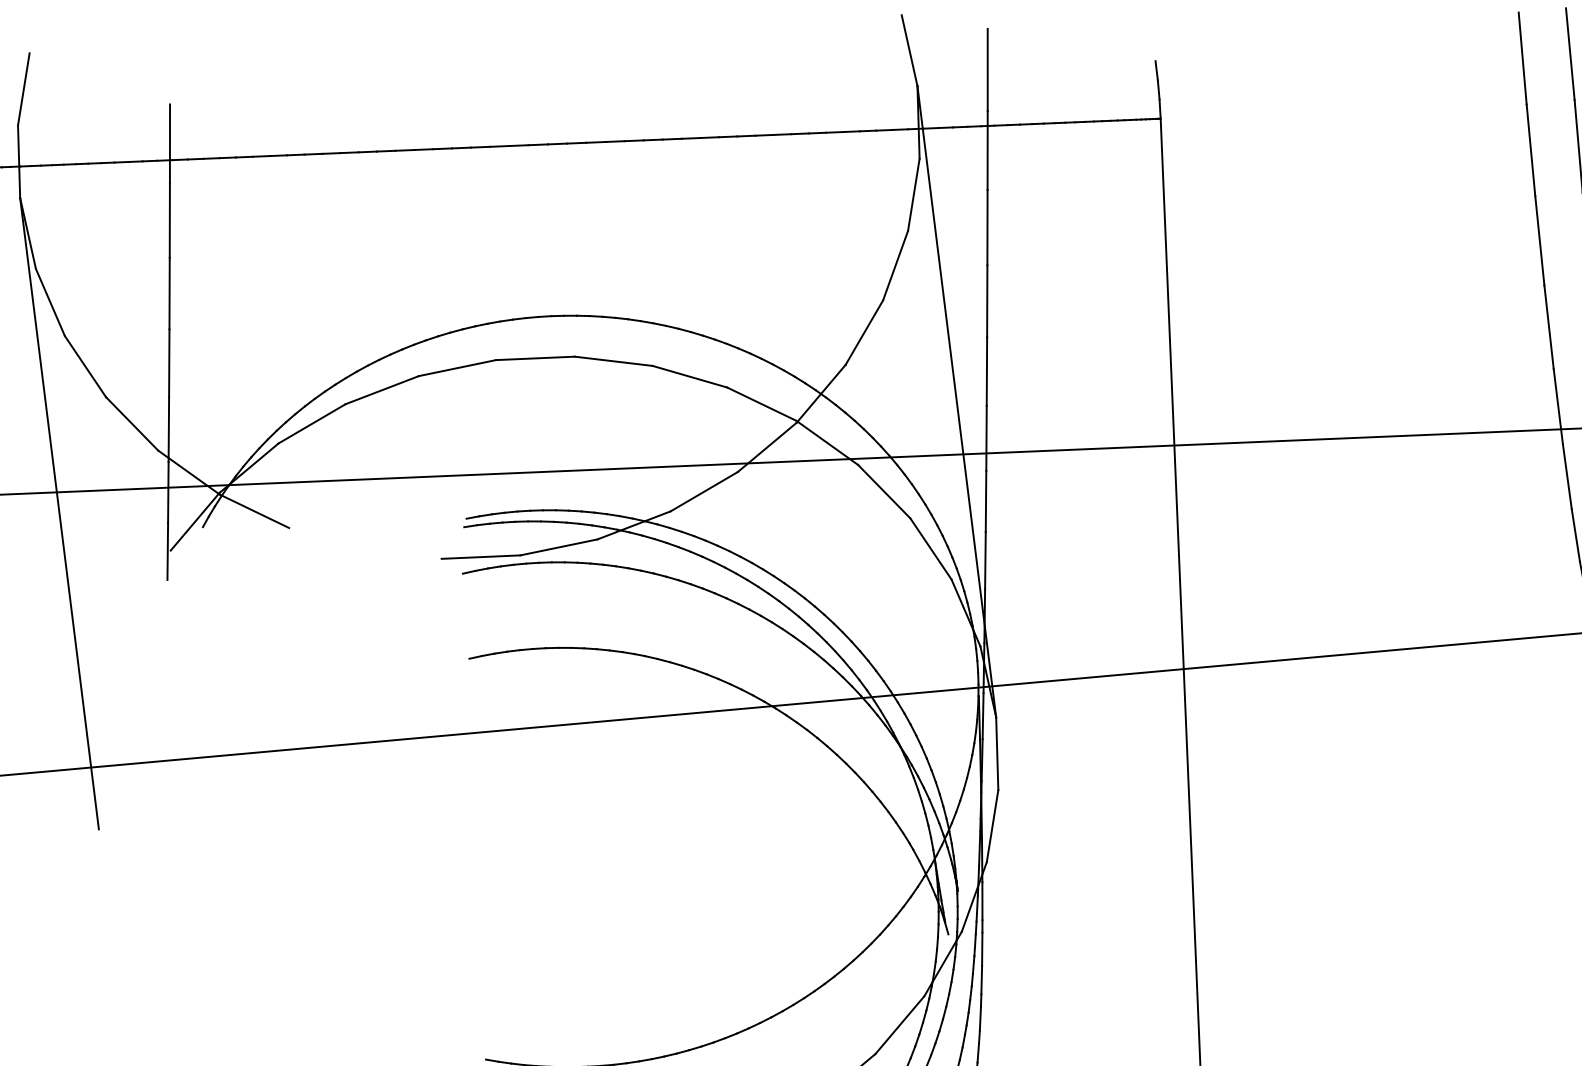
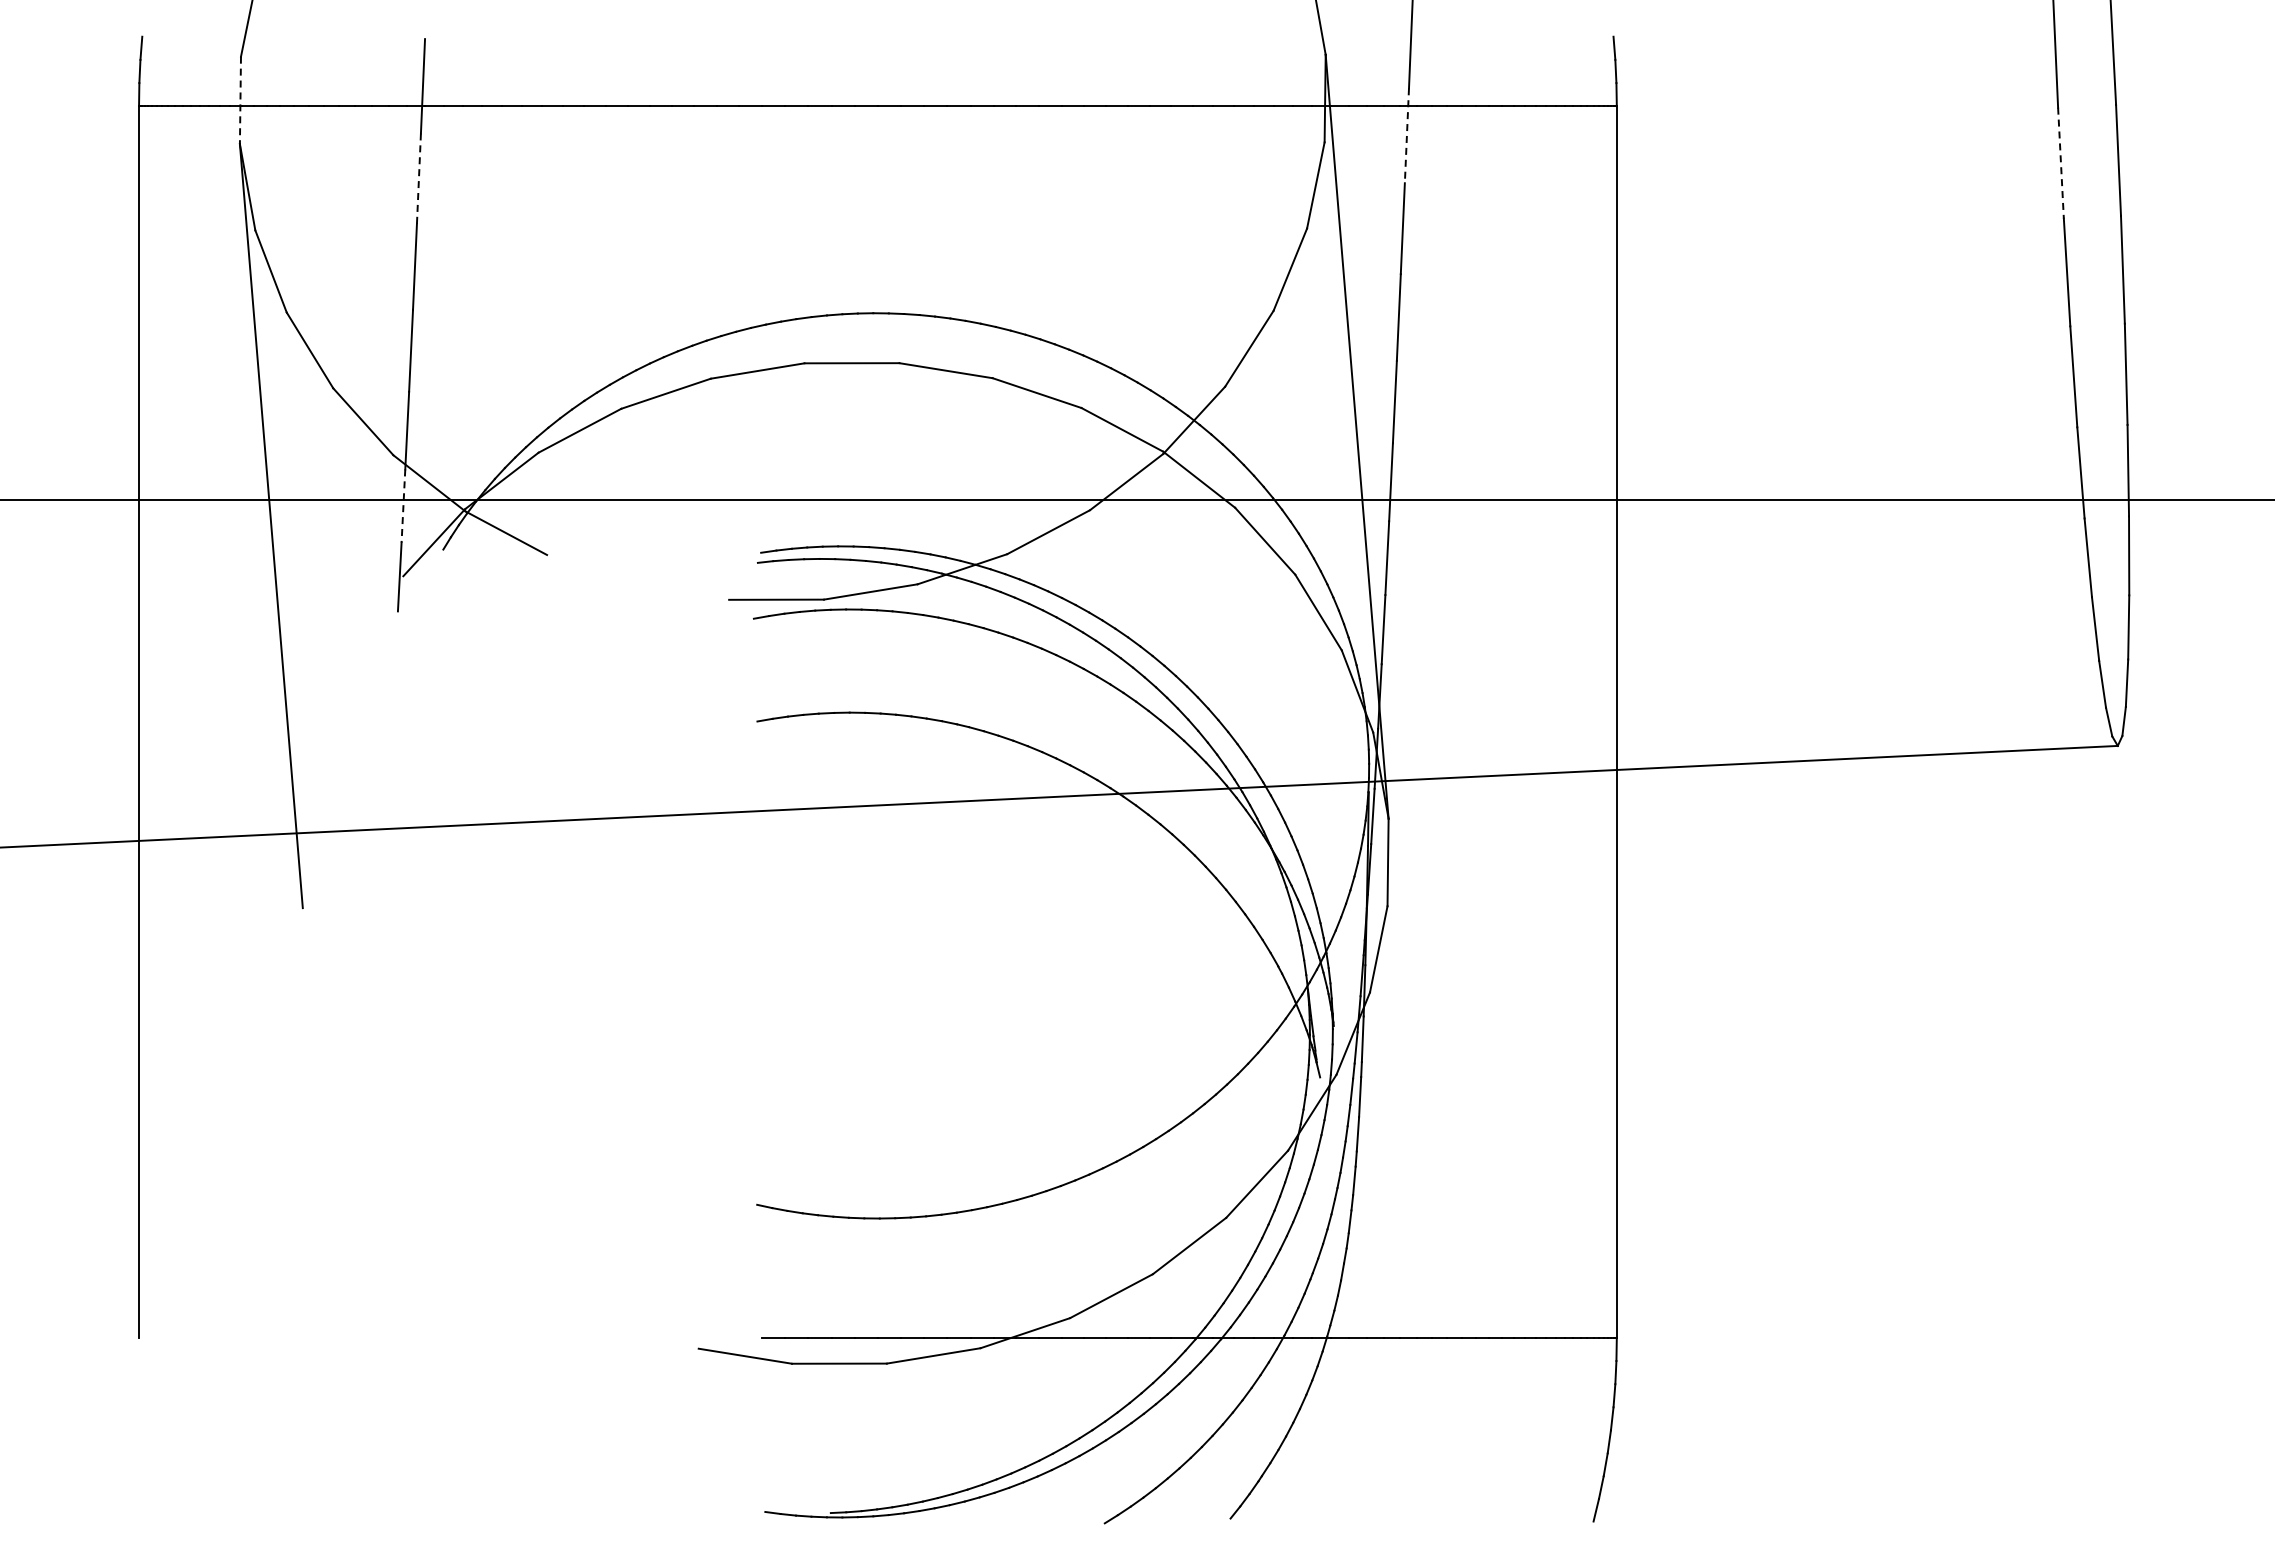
line: (987, 150) -> (1406, 135), solid -> dashed
line: (1530, 150) -> (2060, 163), solid -> dashed
line: (19, 161) -> (240, 100), solid -> dashed
line: (169, 221) -> (418, 179), solid -> dashed
line: (168, 492) -> (403, 506), solid -> dashed

